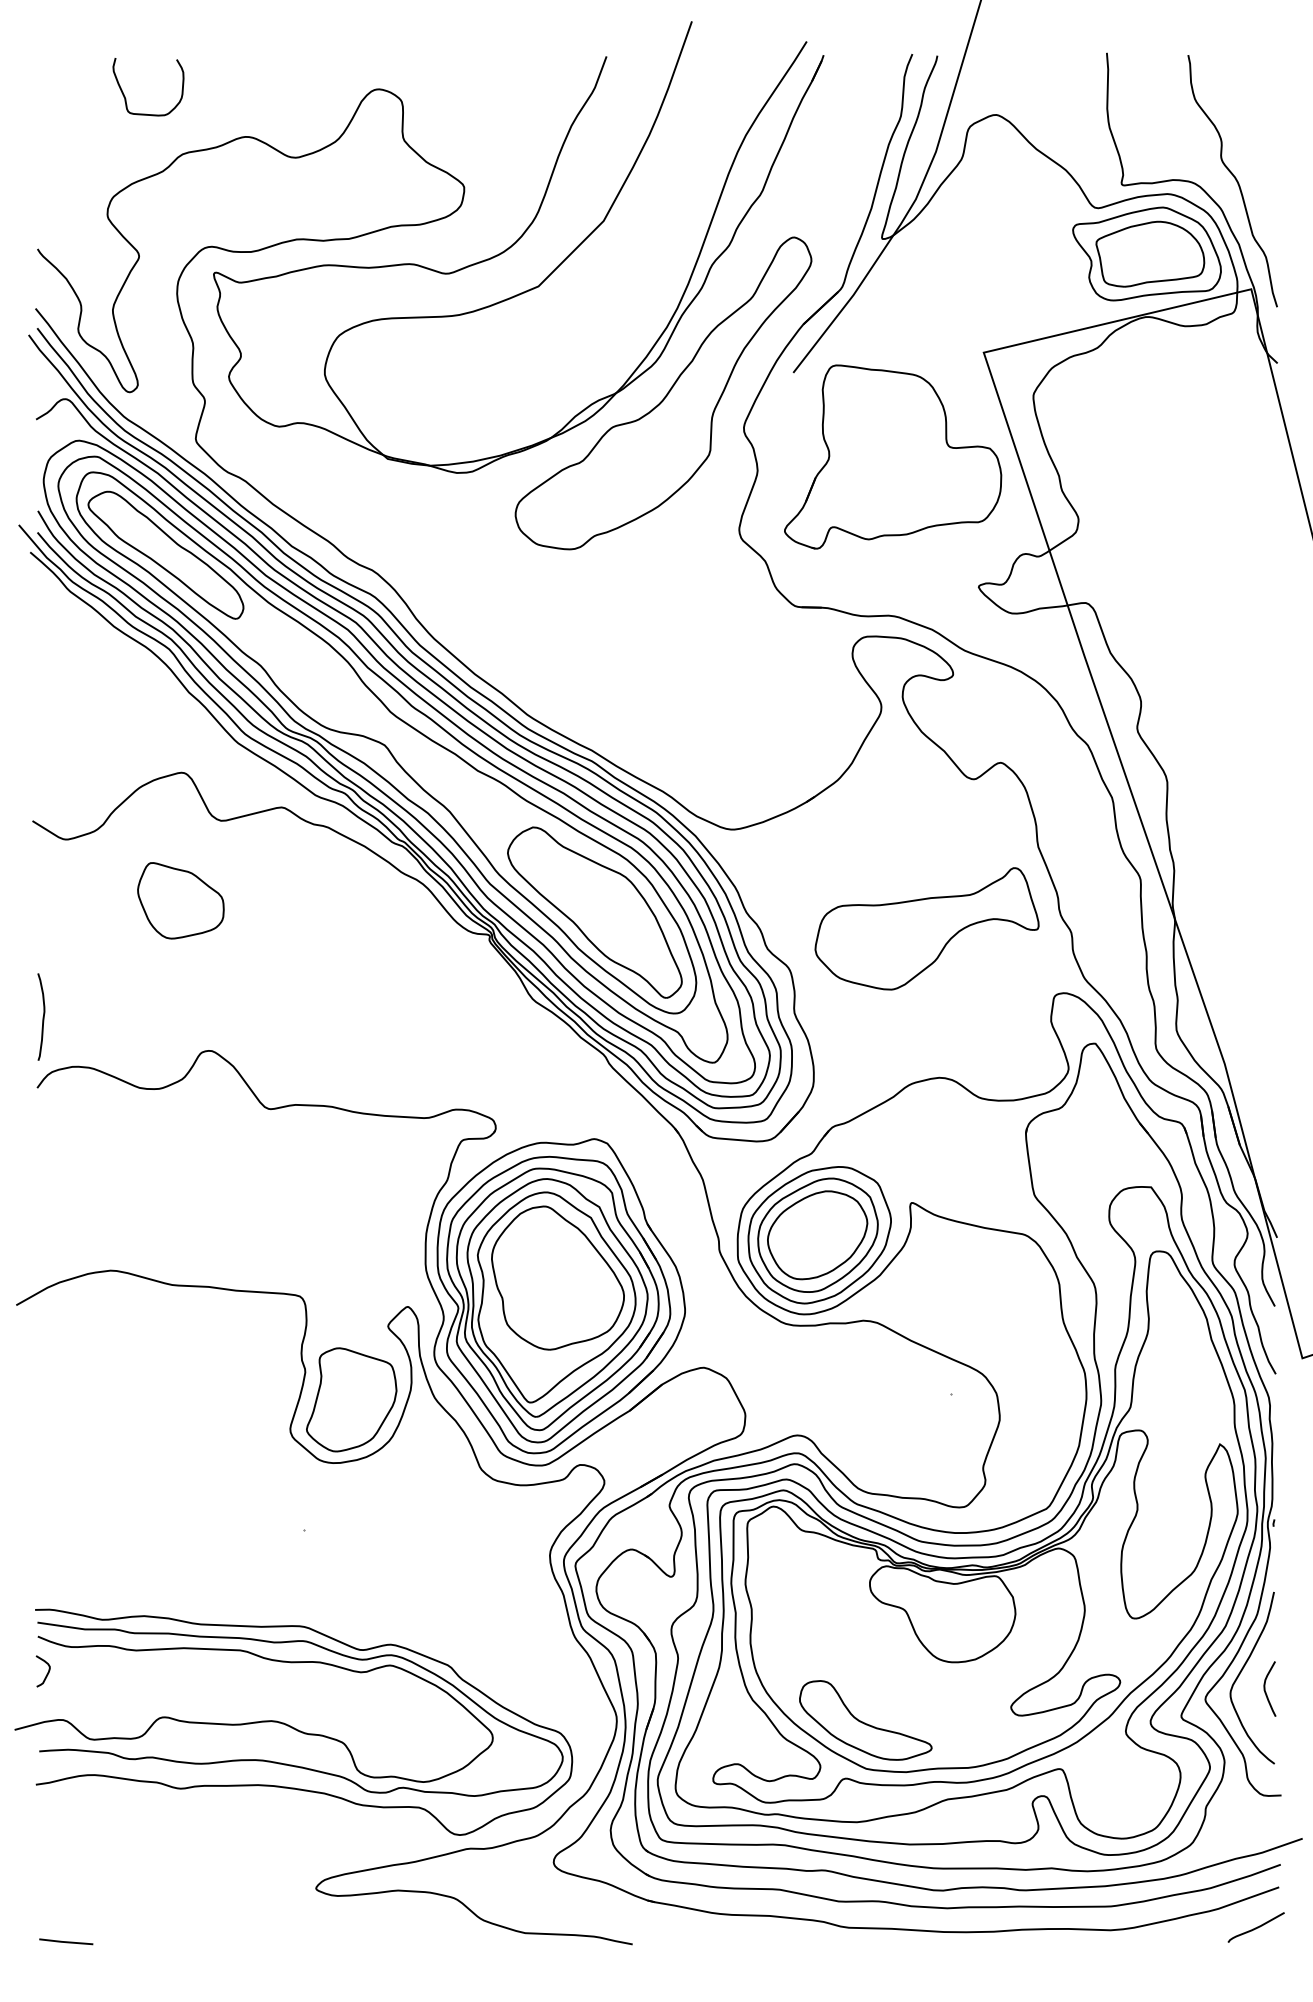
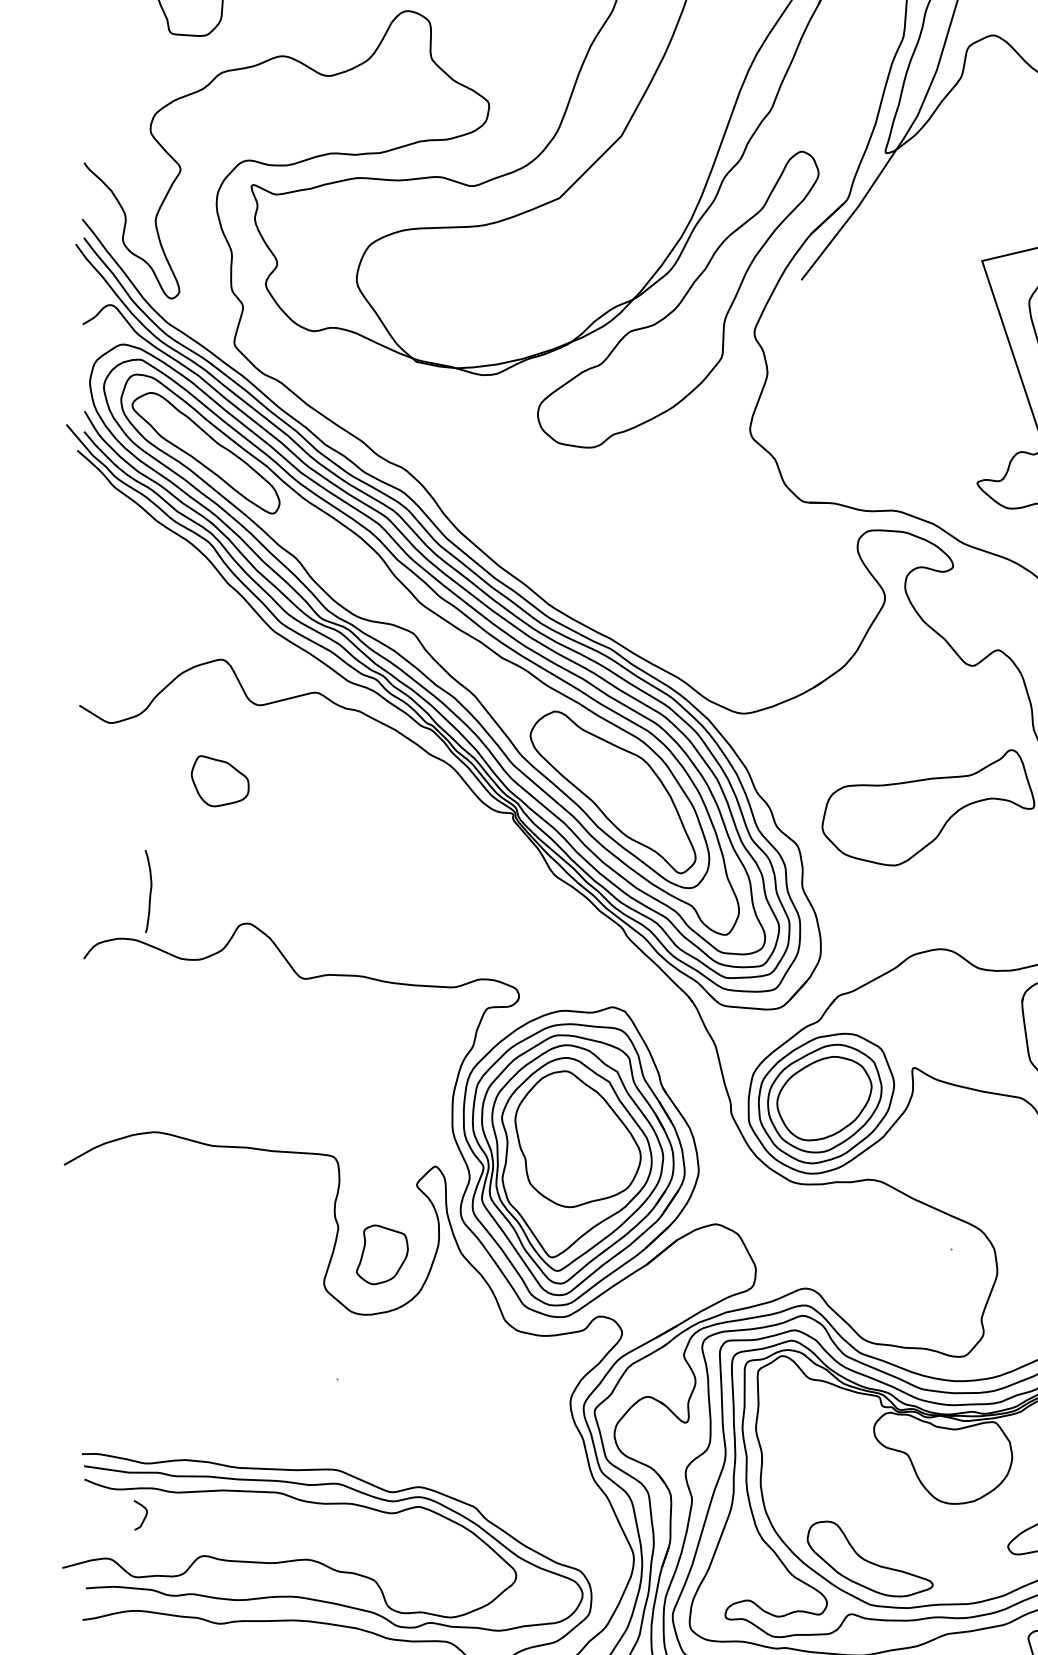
part: (893, 456) -> (896, 359), removed
part: (180, 900) -> (219, 780), size x0.7
curve: (42, 1016) -> (149, 890), moved
part: (351, 1399) -> (382, 1254), size x0.6
curve: (46, 1674) -> (143, 1518), moved

